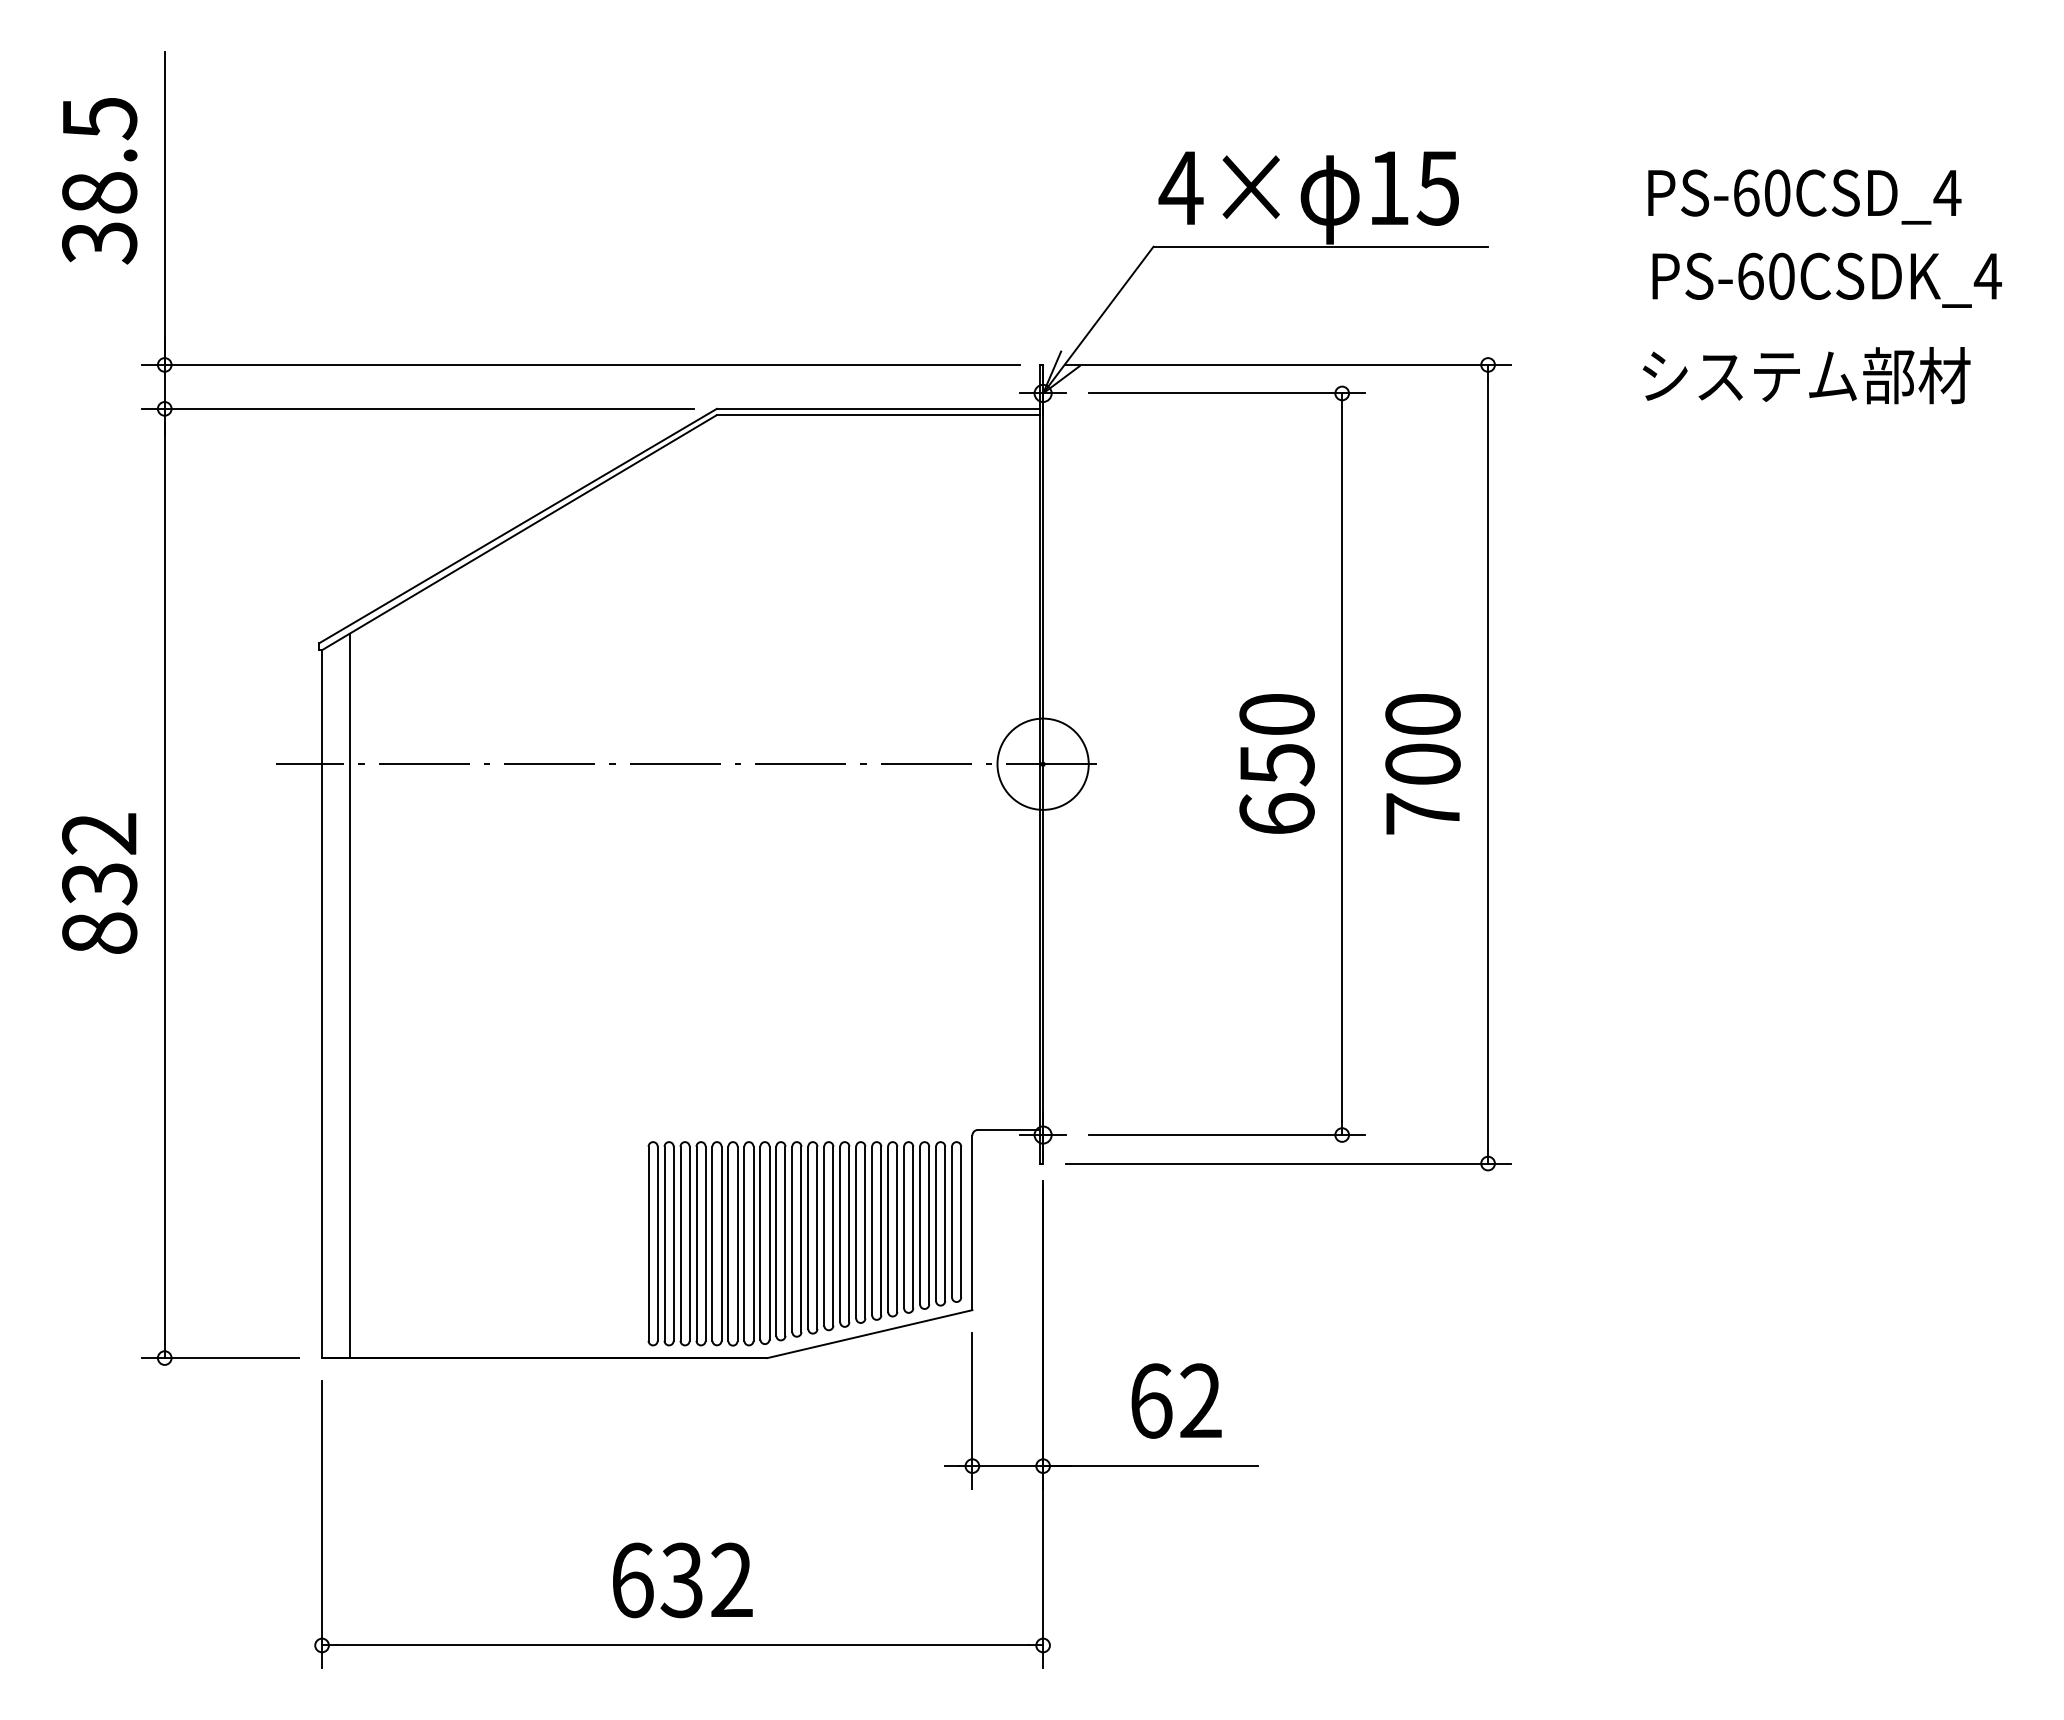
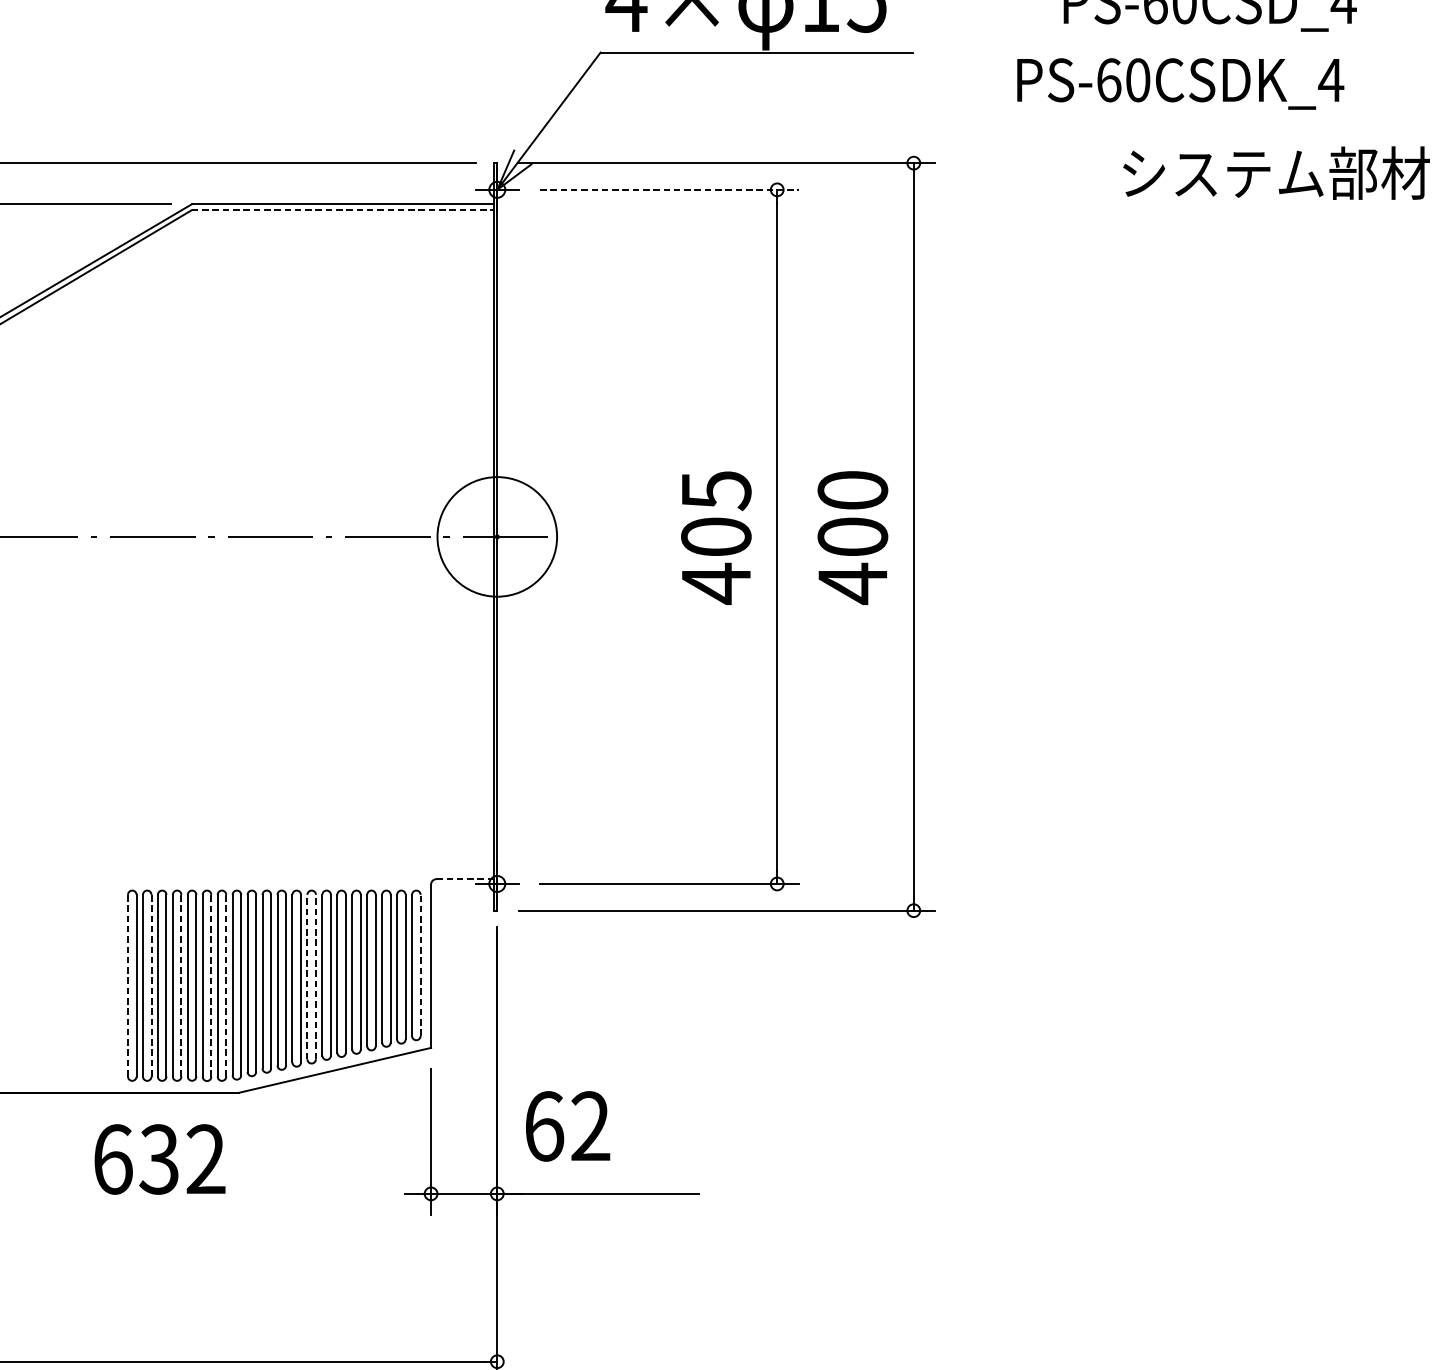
text: (1826, 279) -> (1180, 83), moved
text: (1806, 375) -> (1276, 173), moved
line: (1227, 393) -> (669, 189), solid -> dashed
line: (878, 415) -> (343, 210), solid -> dashed
circle: (1042, 763) -> (496, 536), size x1.4
text: (1276, 765) -> (715, 538), 650 -> 405
text: (1422, 814) -> (852, 583), 700 -> 400
line: (1009, 1129) -> (465, 878), solid -> dashed
line: (961, 1221) -> (420, 964), solid -> dashed
line: (840, 1234) -> (307, 977), solid -> dashed
line: (849, 1234) -> (316, 977), solid -> dashed
line: (648, 1243) -> (127, 985), solid -> dashed
line: (673, 1243) -> (151, 985), solid -> dashed
line: (705, 1243) -> (181, 985), solid -> dashed
line: (737, 1243) -> (211, 985), solid -> dashed
line: (753, 1243) -> (226, 985), solid -> dashed
text: (1176, 1400) -> (567, 1125), moved
text: (682, 1580) -> (159, 1159), moved

